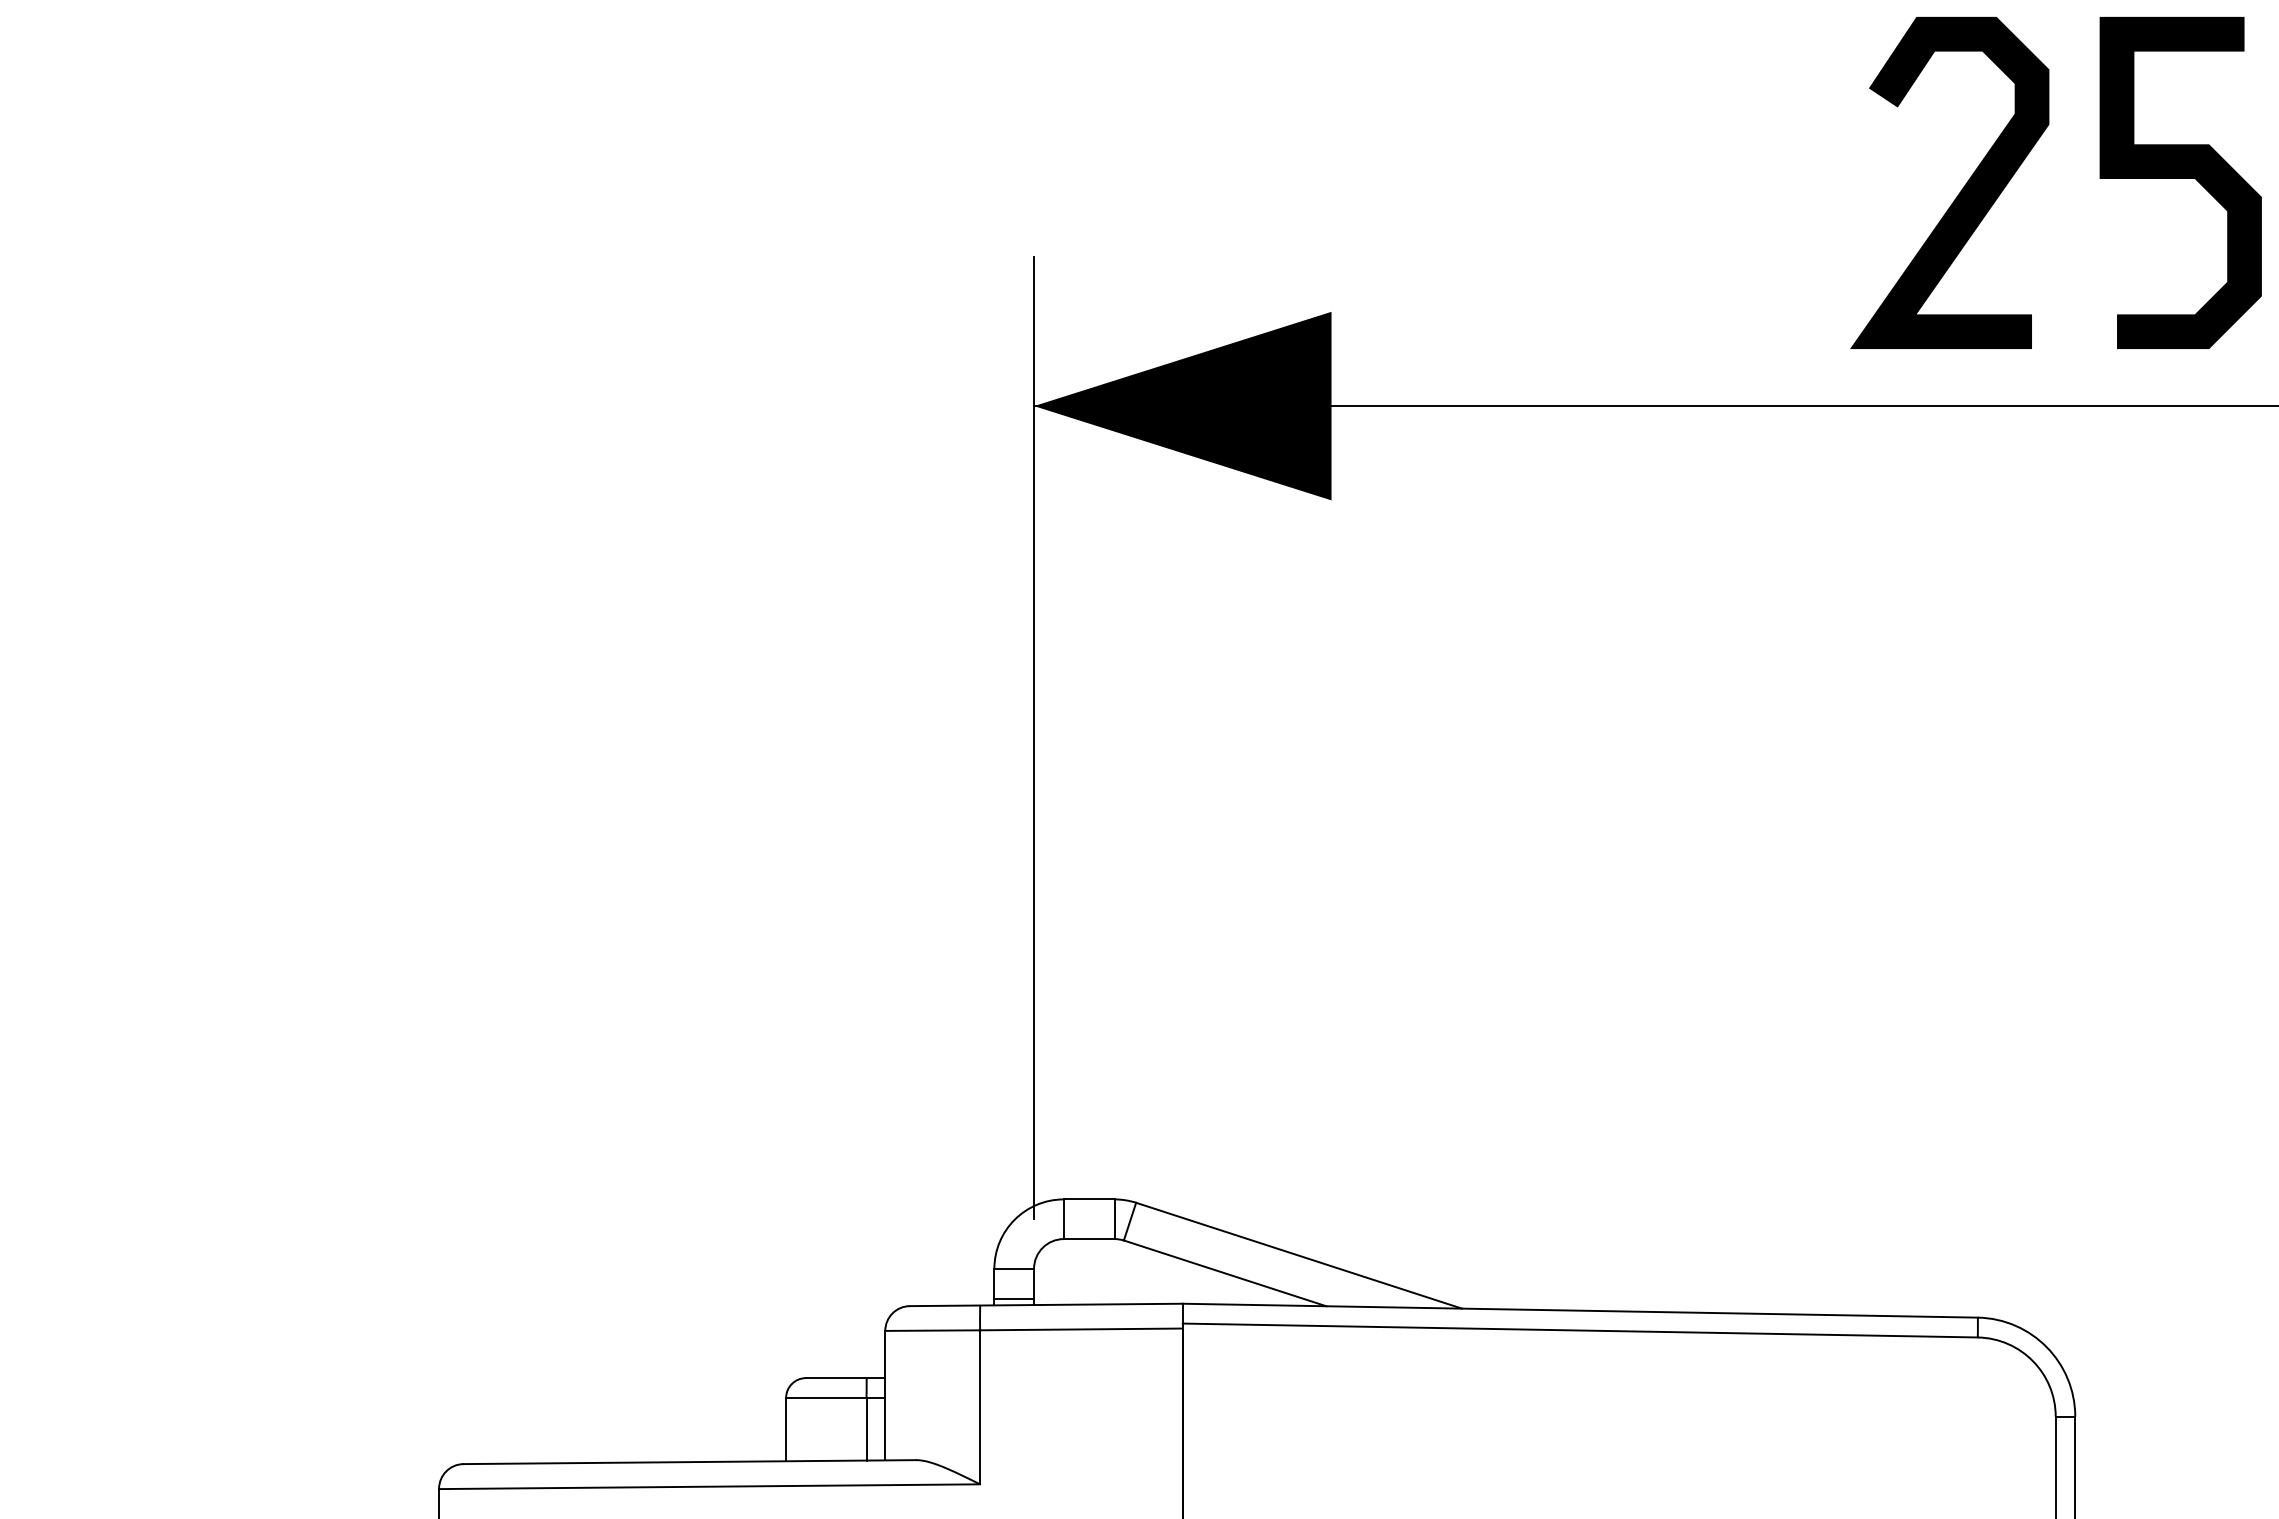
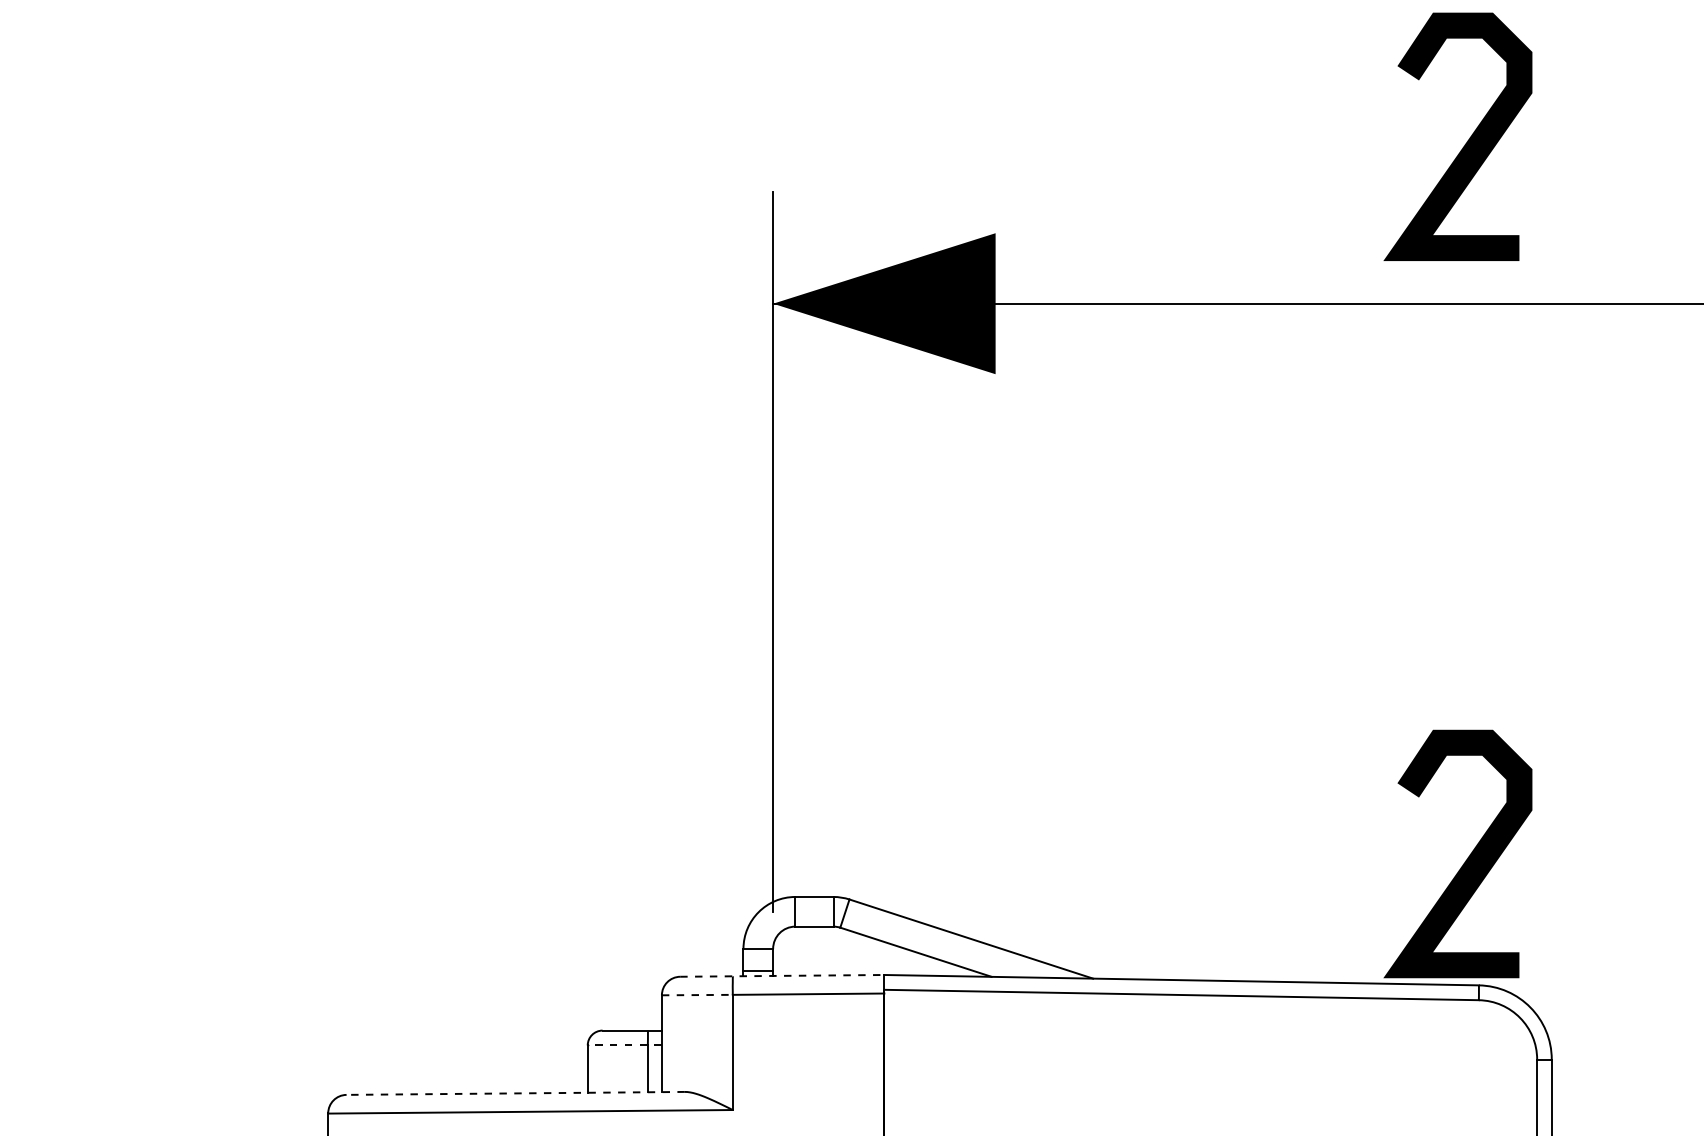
curve: (2180, 178) -> (1630, 133), removed
curve: (1961, 1148) -> (1466, 858), added
line: (1046, 1304) -> (782, 975), solid -> dashed
line: (933, 1330) -> (697, 994), solid -> dashed
line: (835, 1397) -> (624, 1045), solid -> dashed
line: (689, 1462) -> (515, 1093), solid -> dashed

